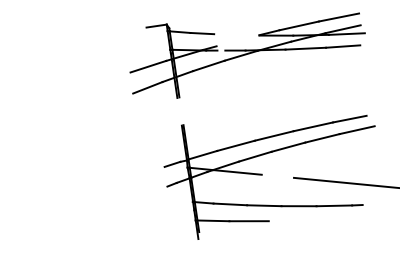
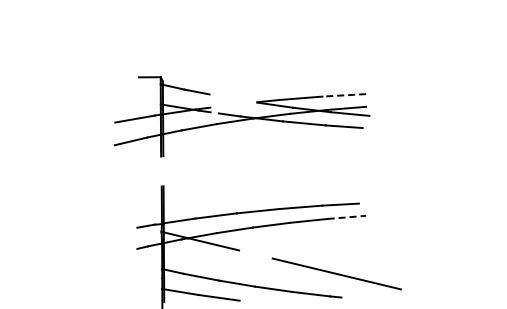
line: (339, 17) -> (344, 95), solid -> dashed
line: (357, 130) -> (347, 217), solid -> dashed

